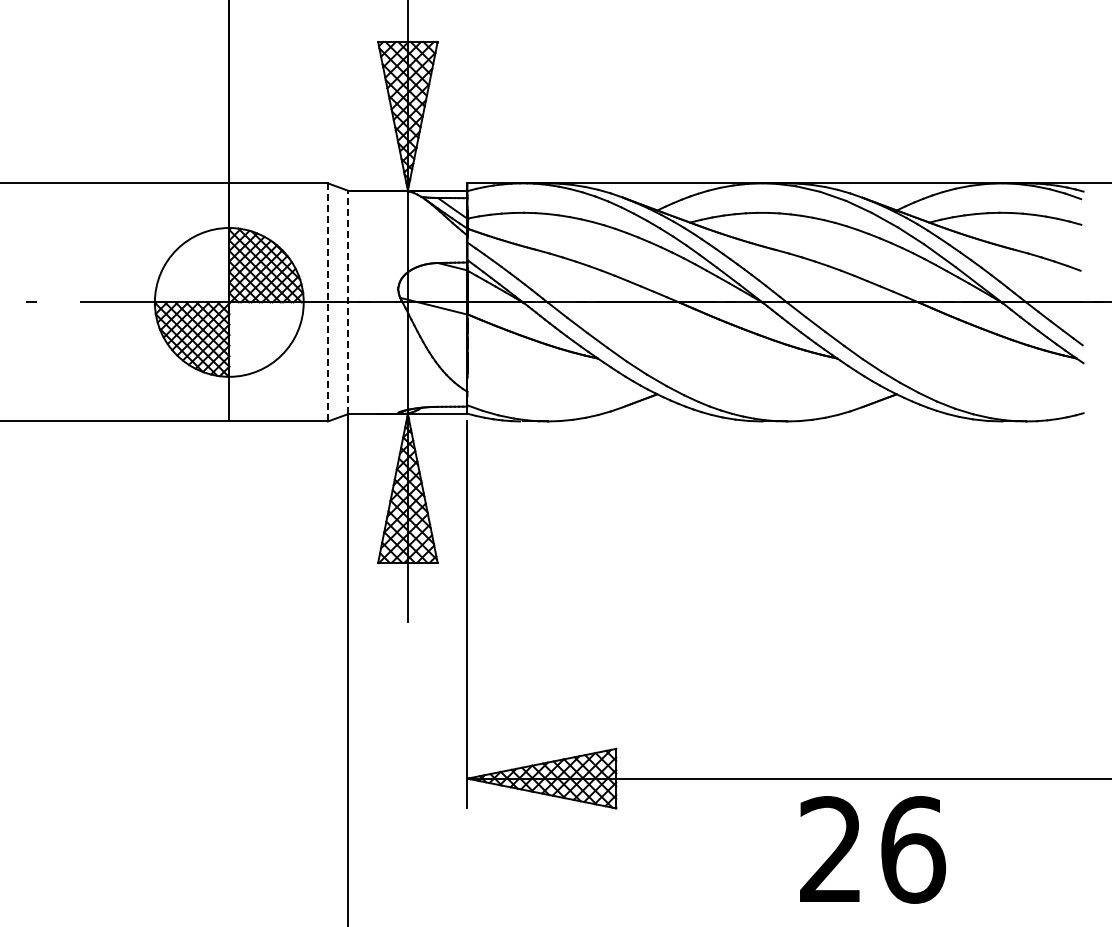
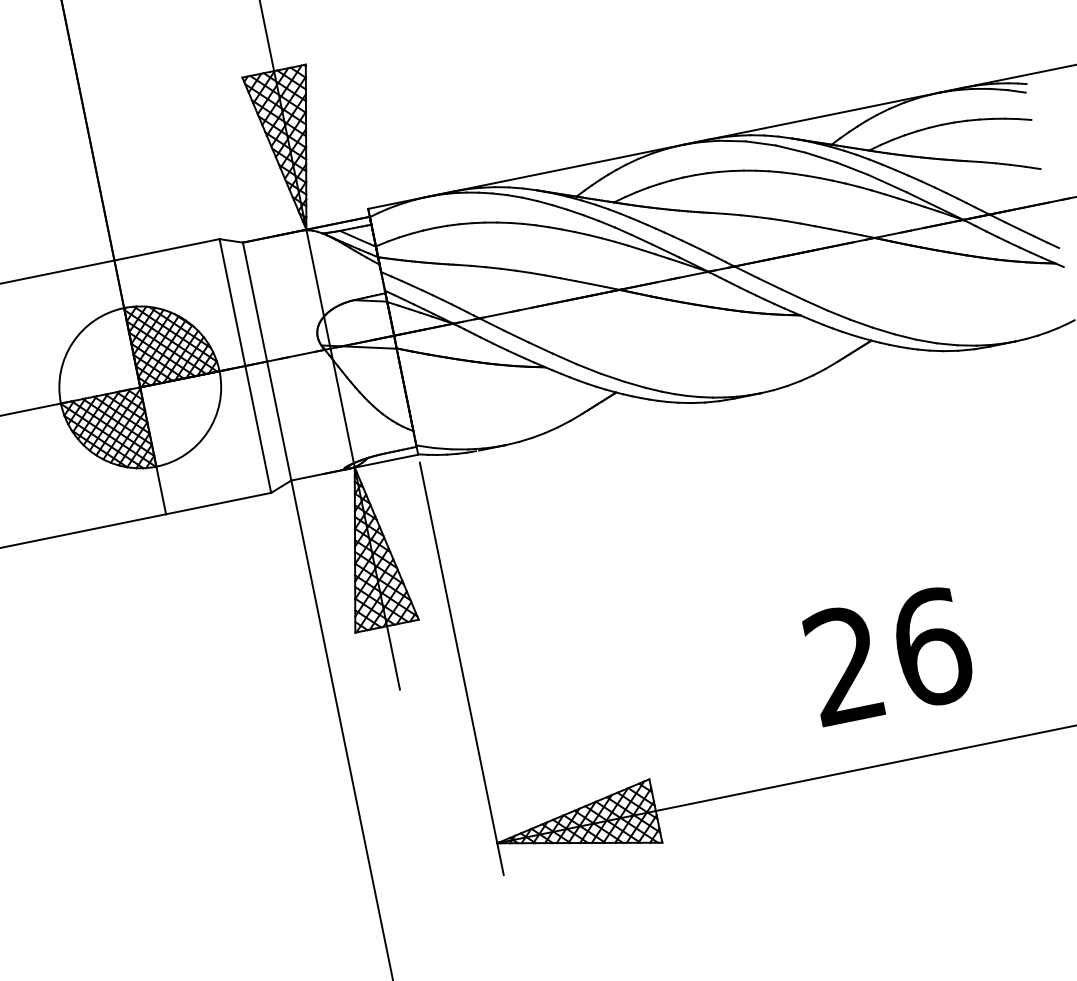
line: (327, 301) -> (244, 365), dashed -> solid
line: (348, 302) -> (267, 361), dashed -> solid
text: (873, 849) -> (889, 655), moved

